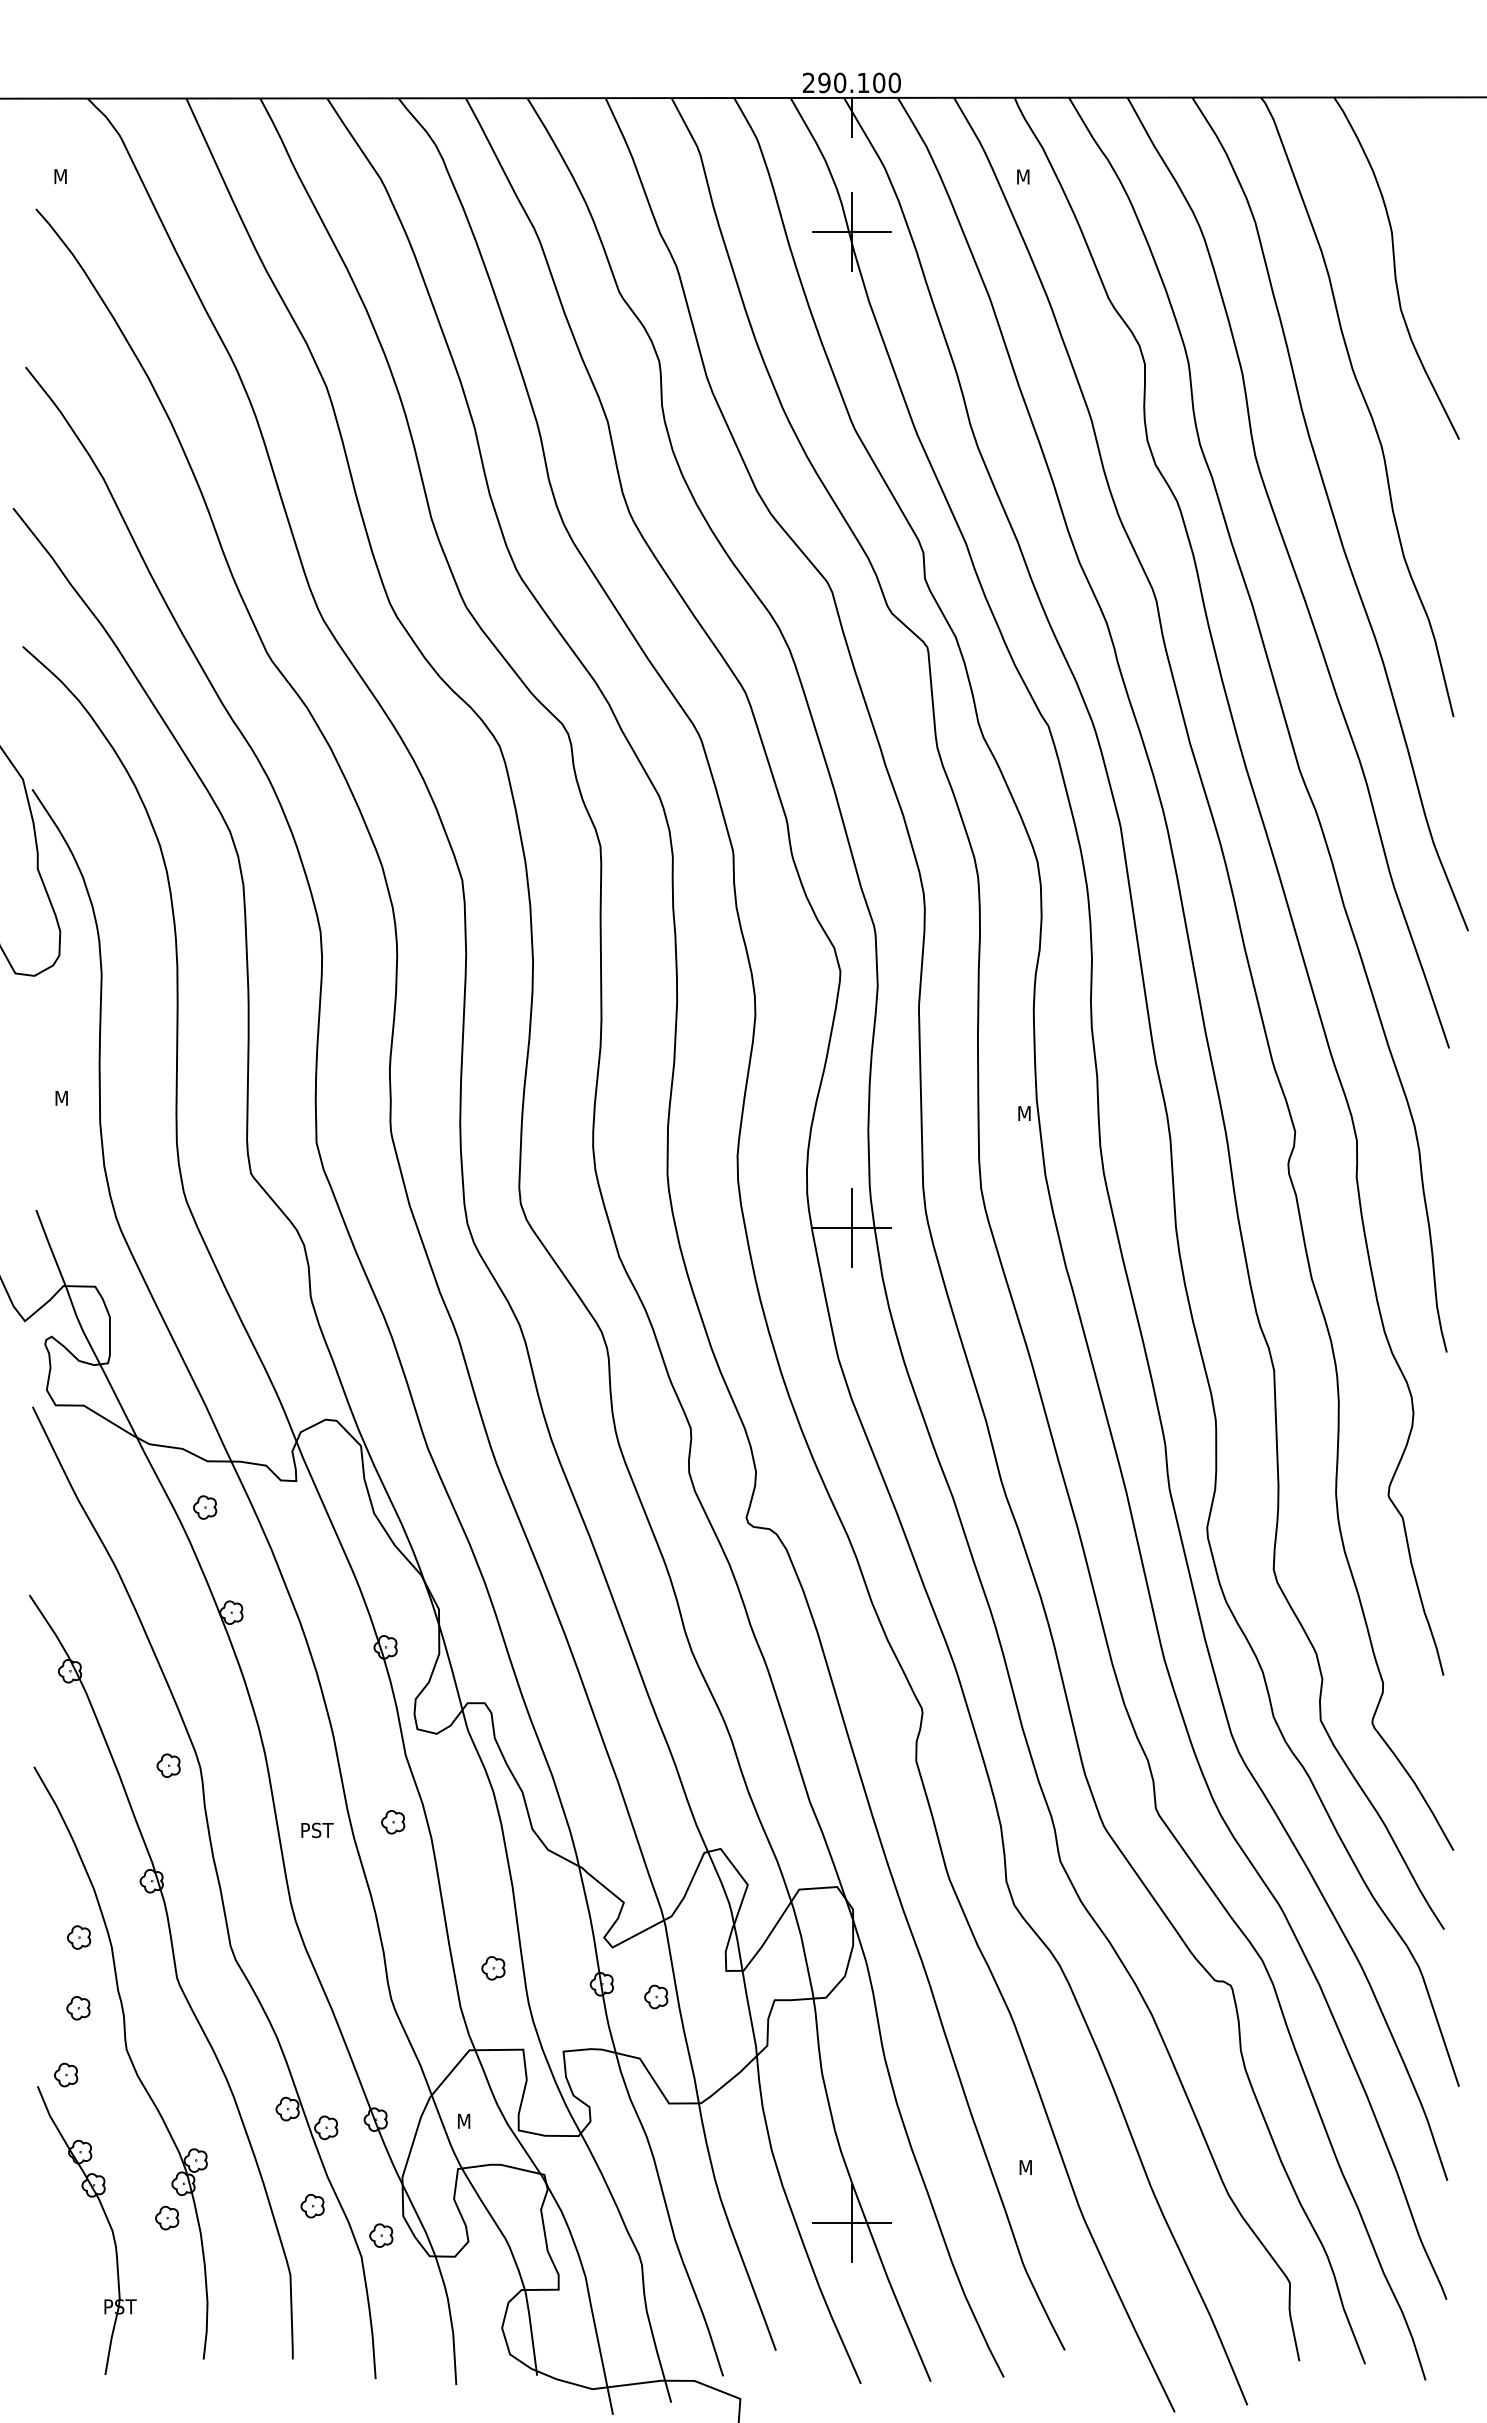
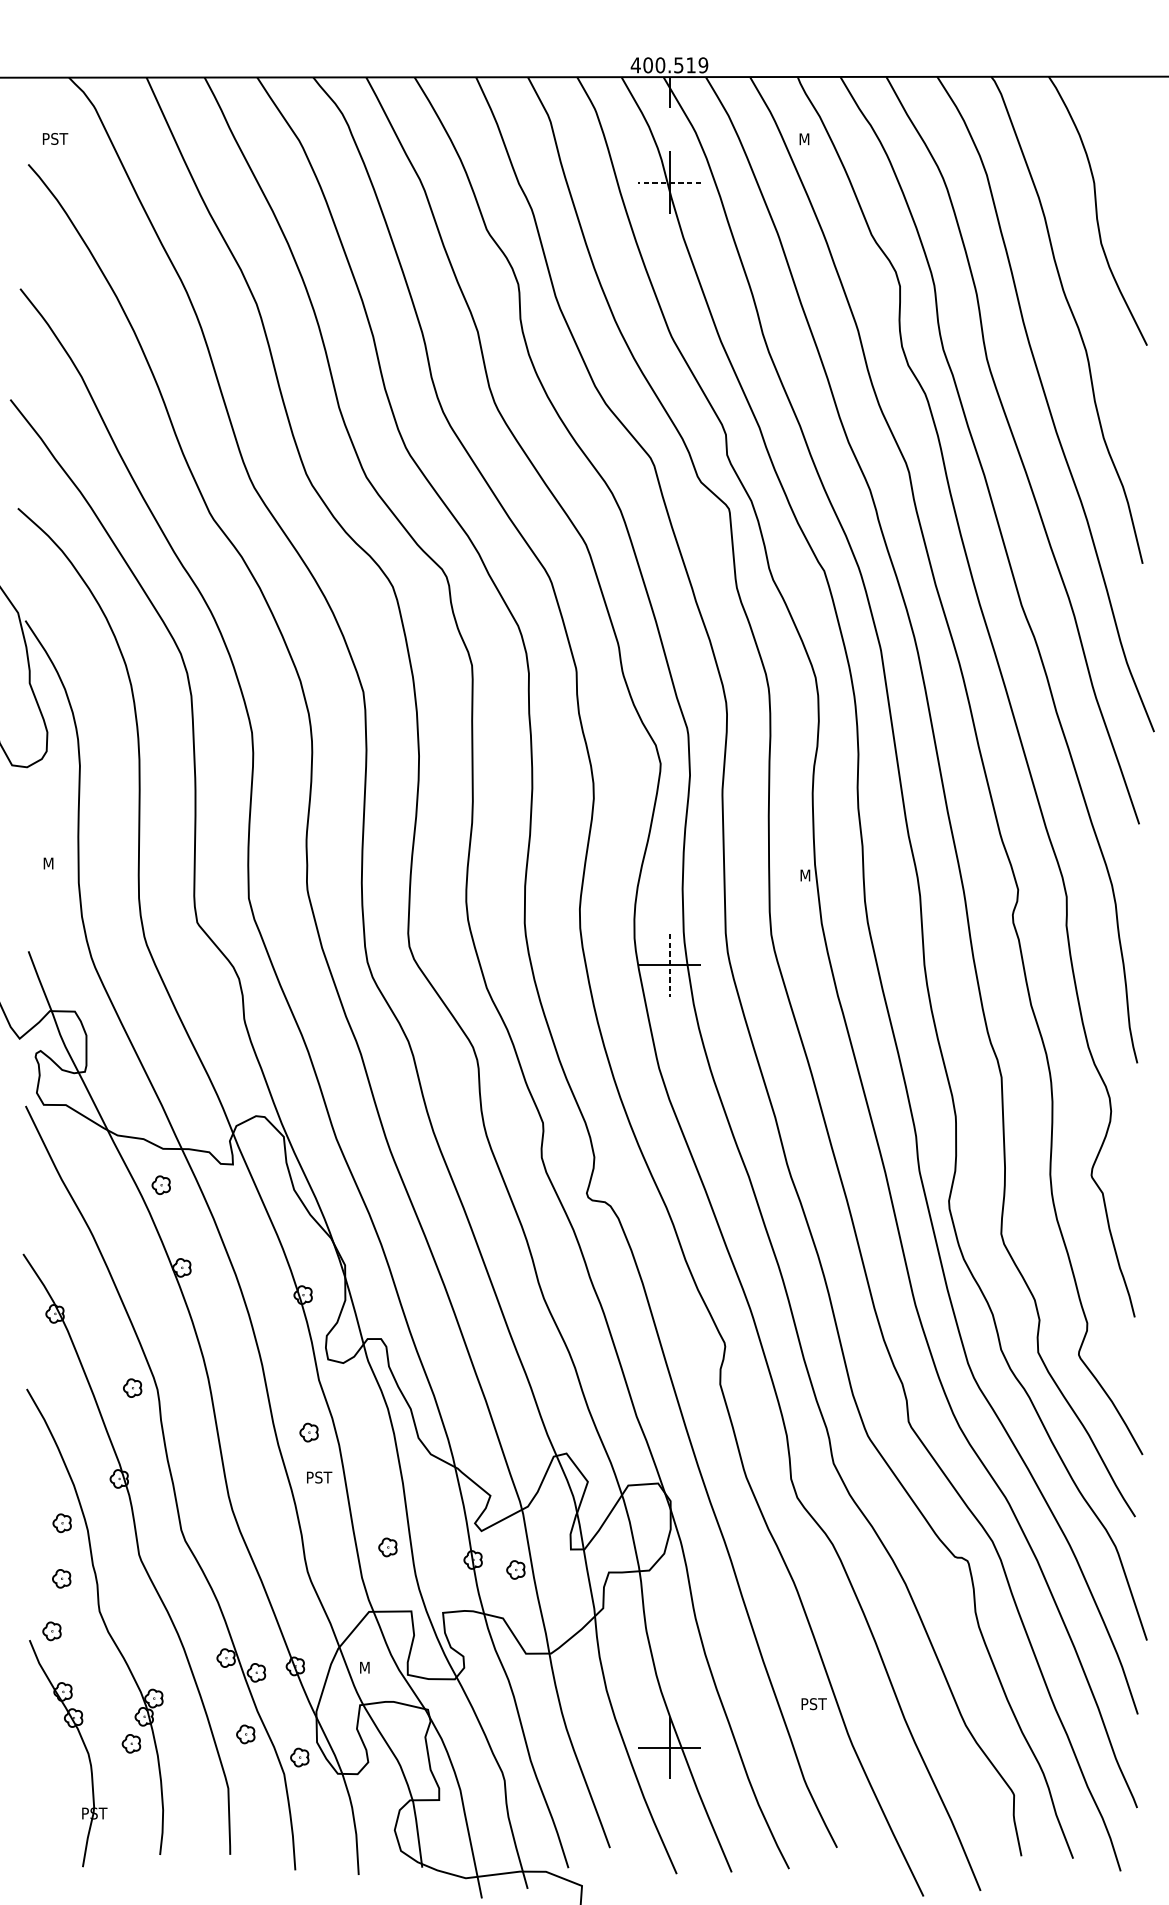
text: (851, 82) -> (669, 64), 290.100 -> 400.519
text: (71, 176) -> (56, 138), M -> PST
line: (851, 232) -> (669, 182), solid -> dashed
line: (851, 1227) -> (669, 965), solid -> dashed
text: (317, 1830) -> (319, 1477), moved
text: (1036, 2167) -> (814, 1704), M -> PST

